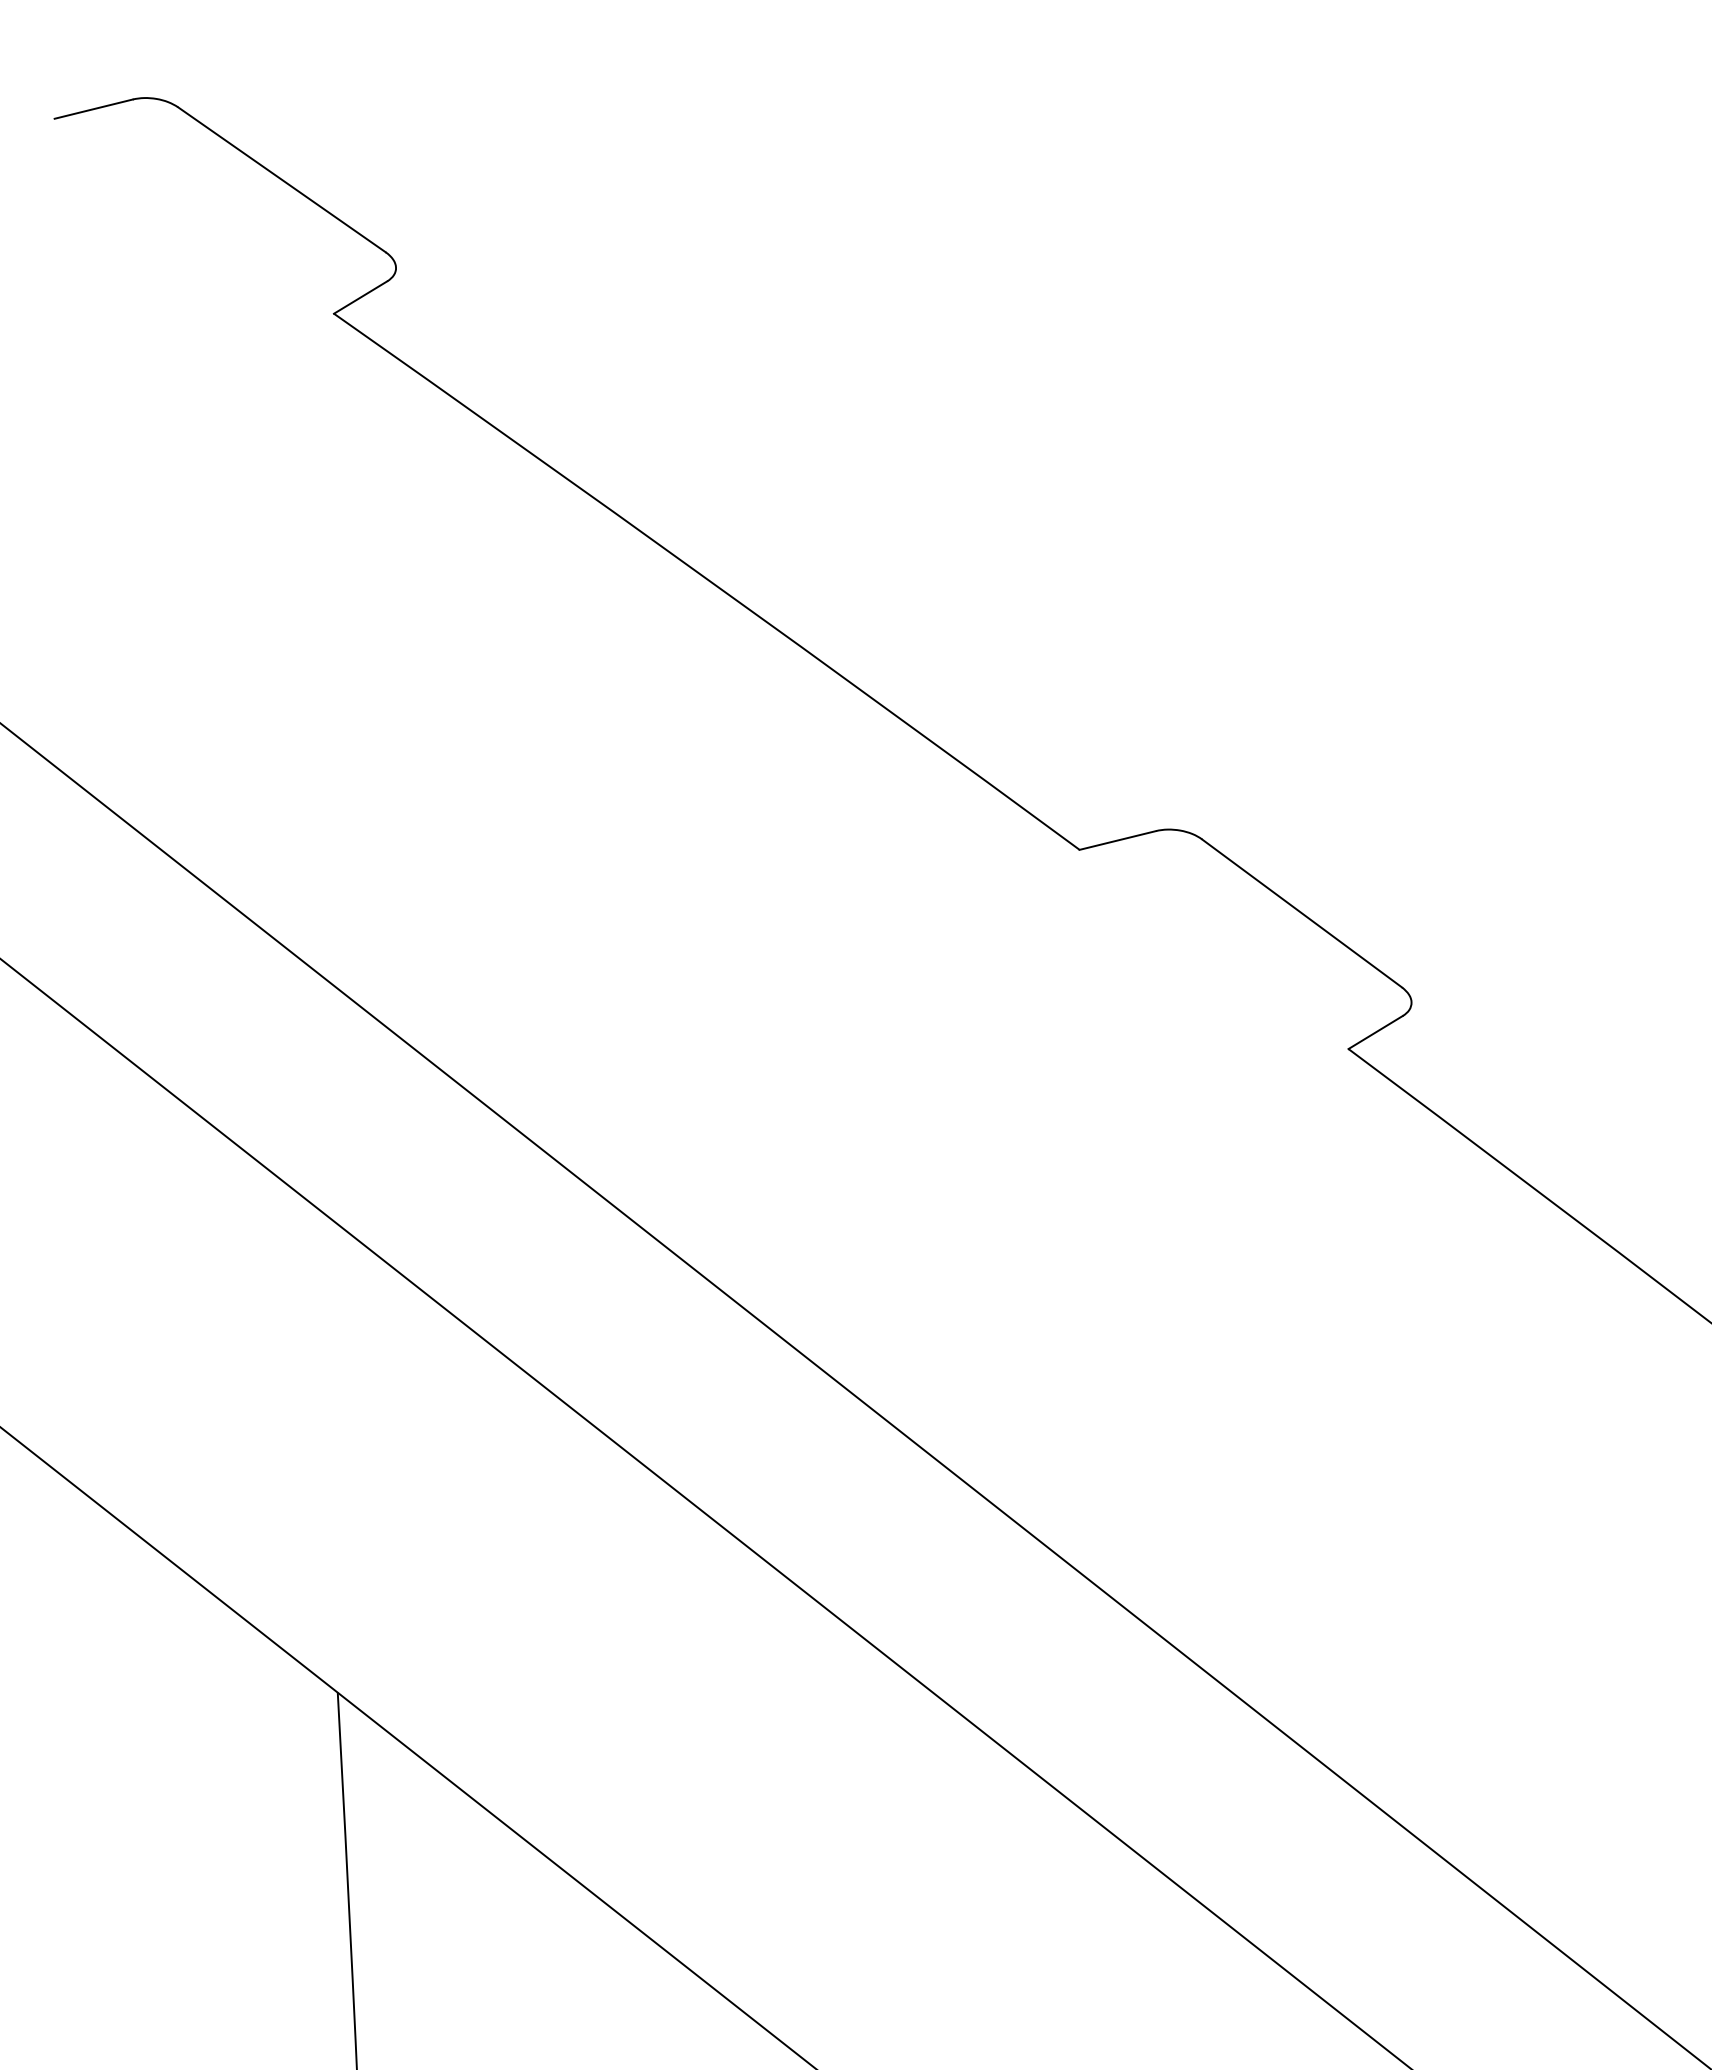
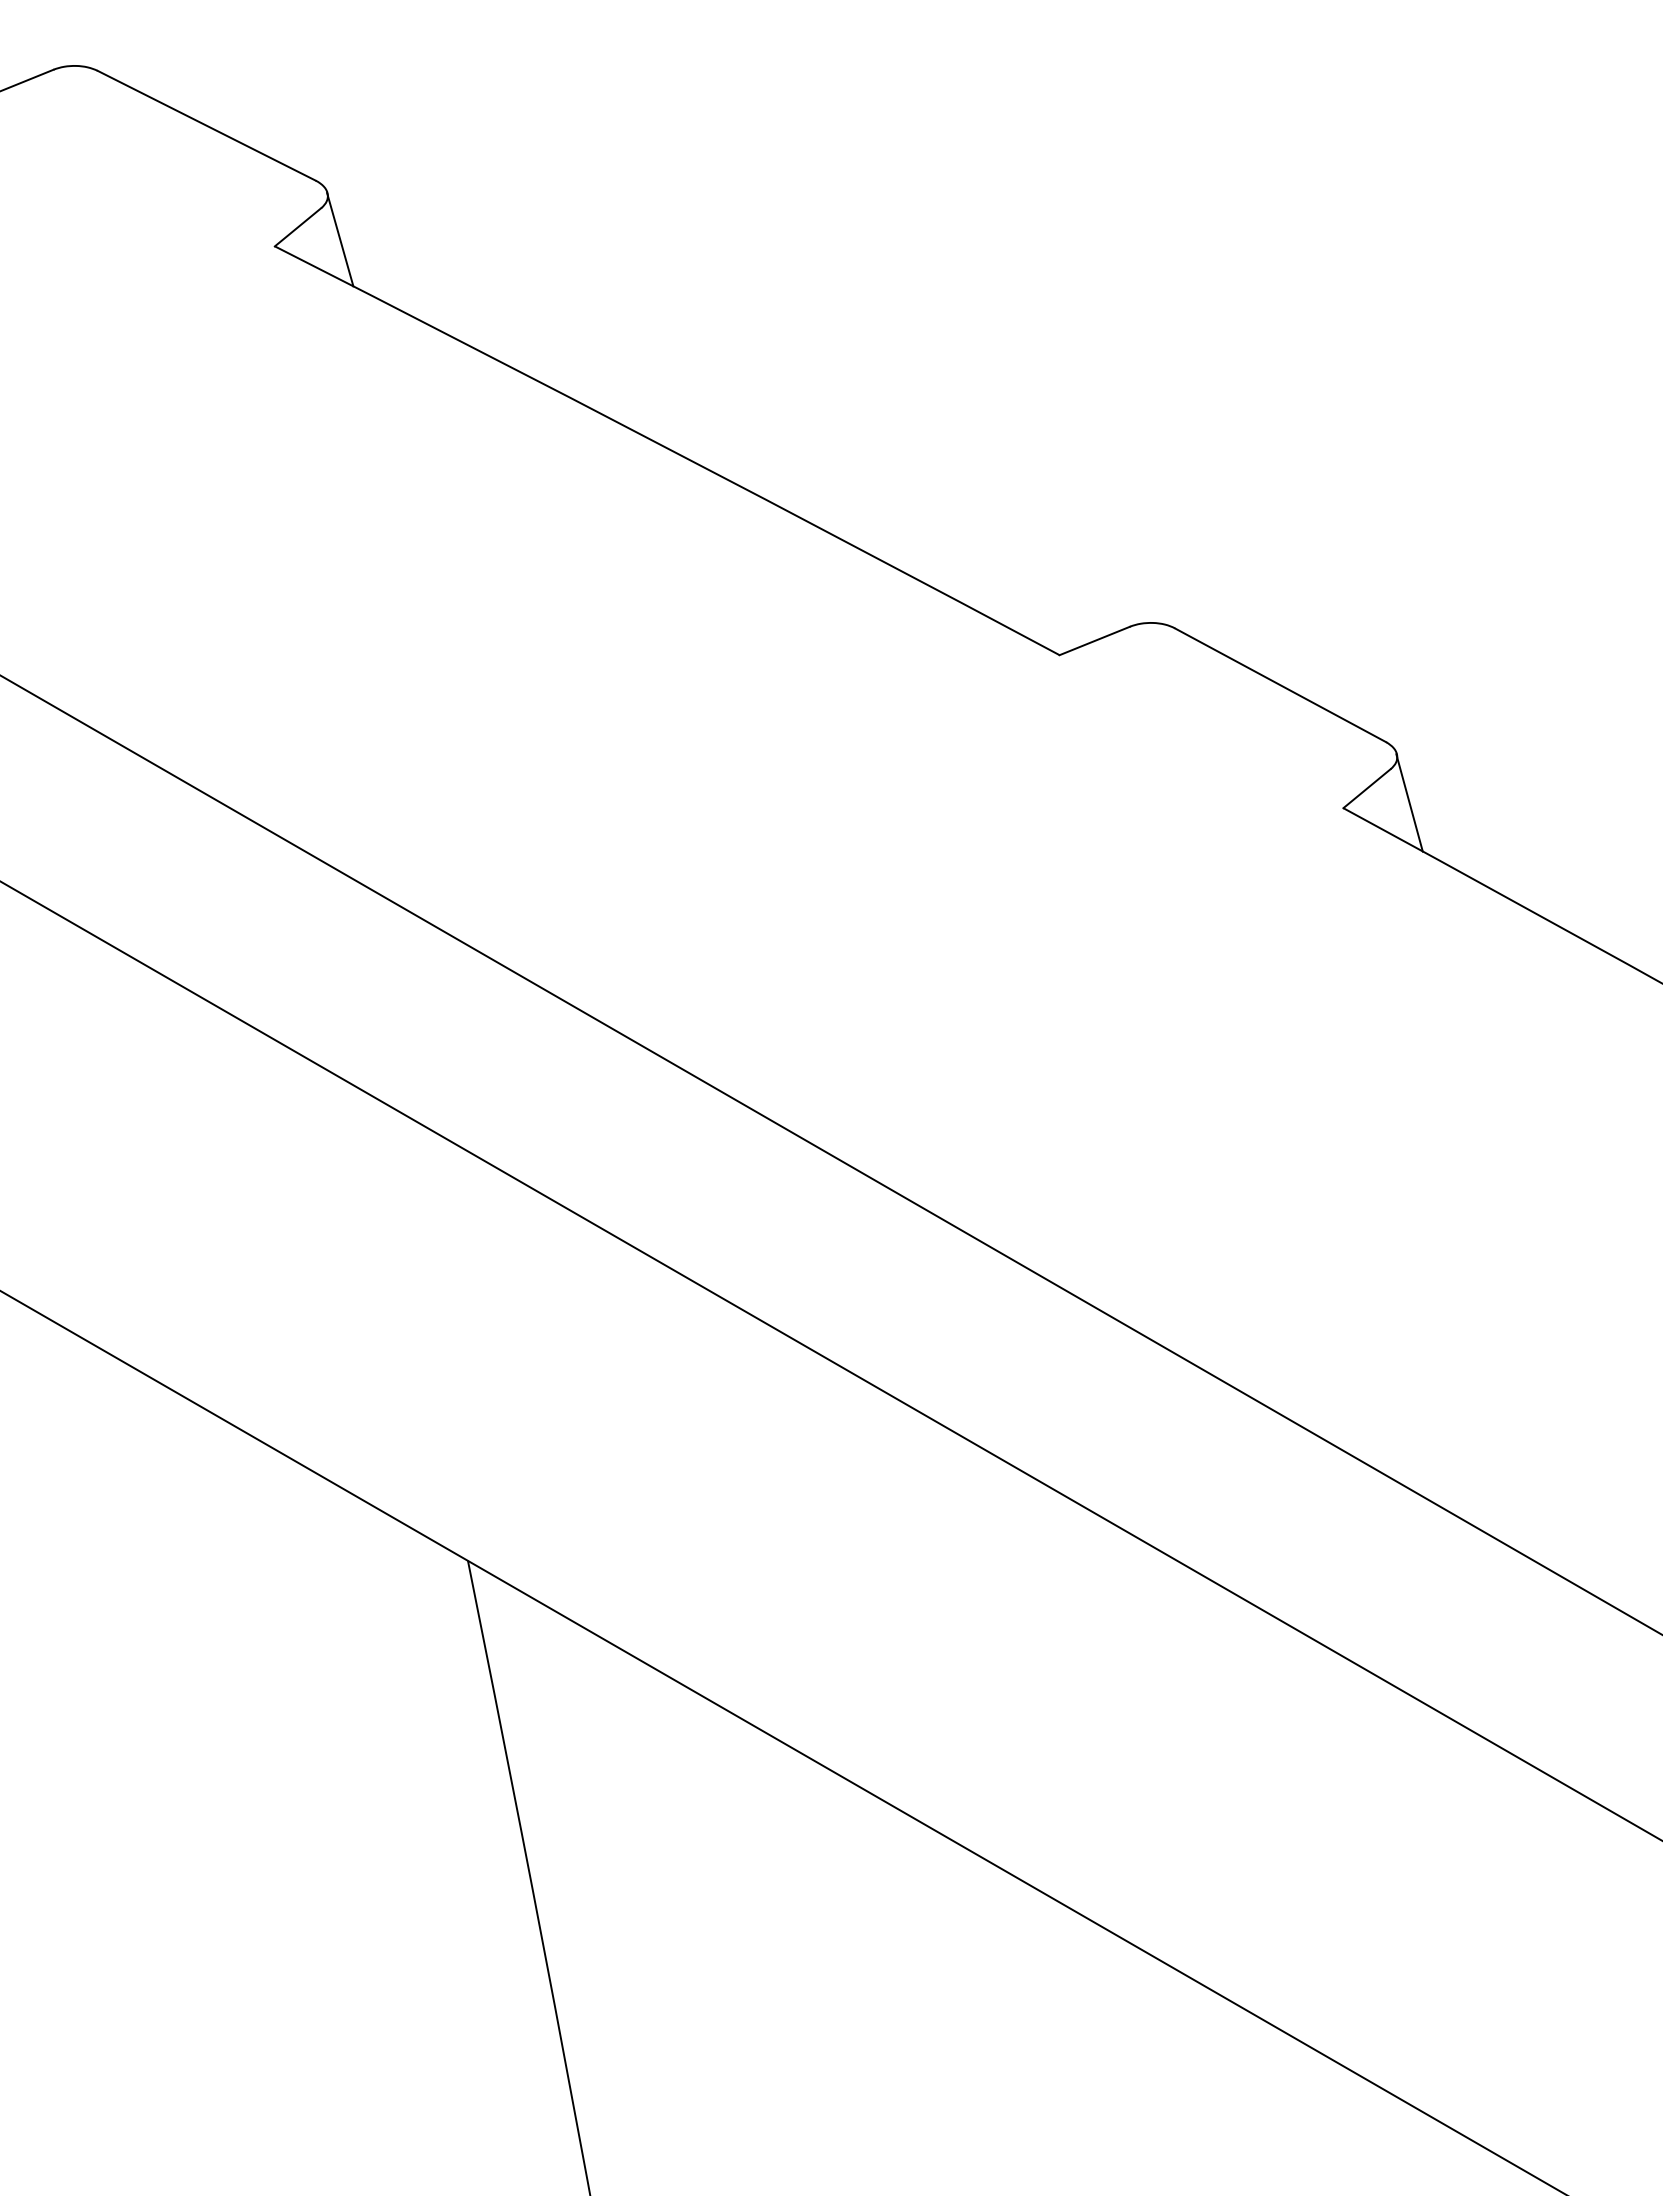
line: (402, 316) -> (340, 239), added
line: (1417, 1052) -> (1409, 802), added

